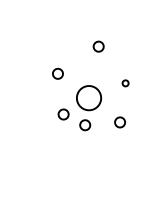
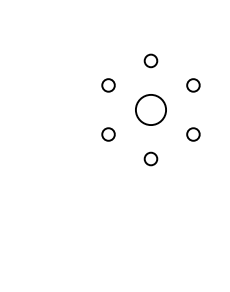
circle: (98, 46) -> (150, 60), moved
circle: (125, 83) -> (193, 85), size x1.67
circle: (63, 114) -> (108, 134), moved
circle: (84, 124) -> (150, 158), moved

